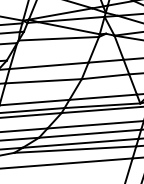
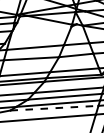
line: (58, 38) -> (42, 27), removed
line: (75, 149) -> (54, 108), solid -> dashed

